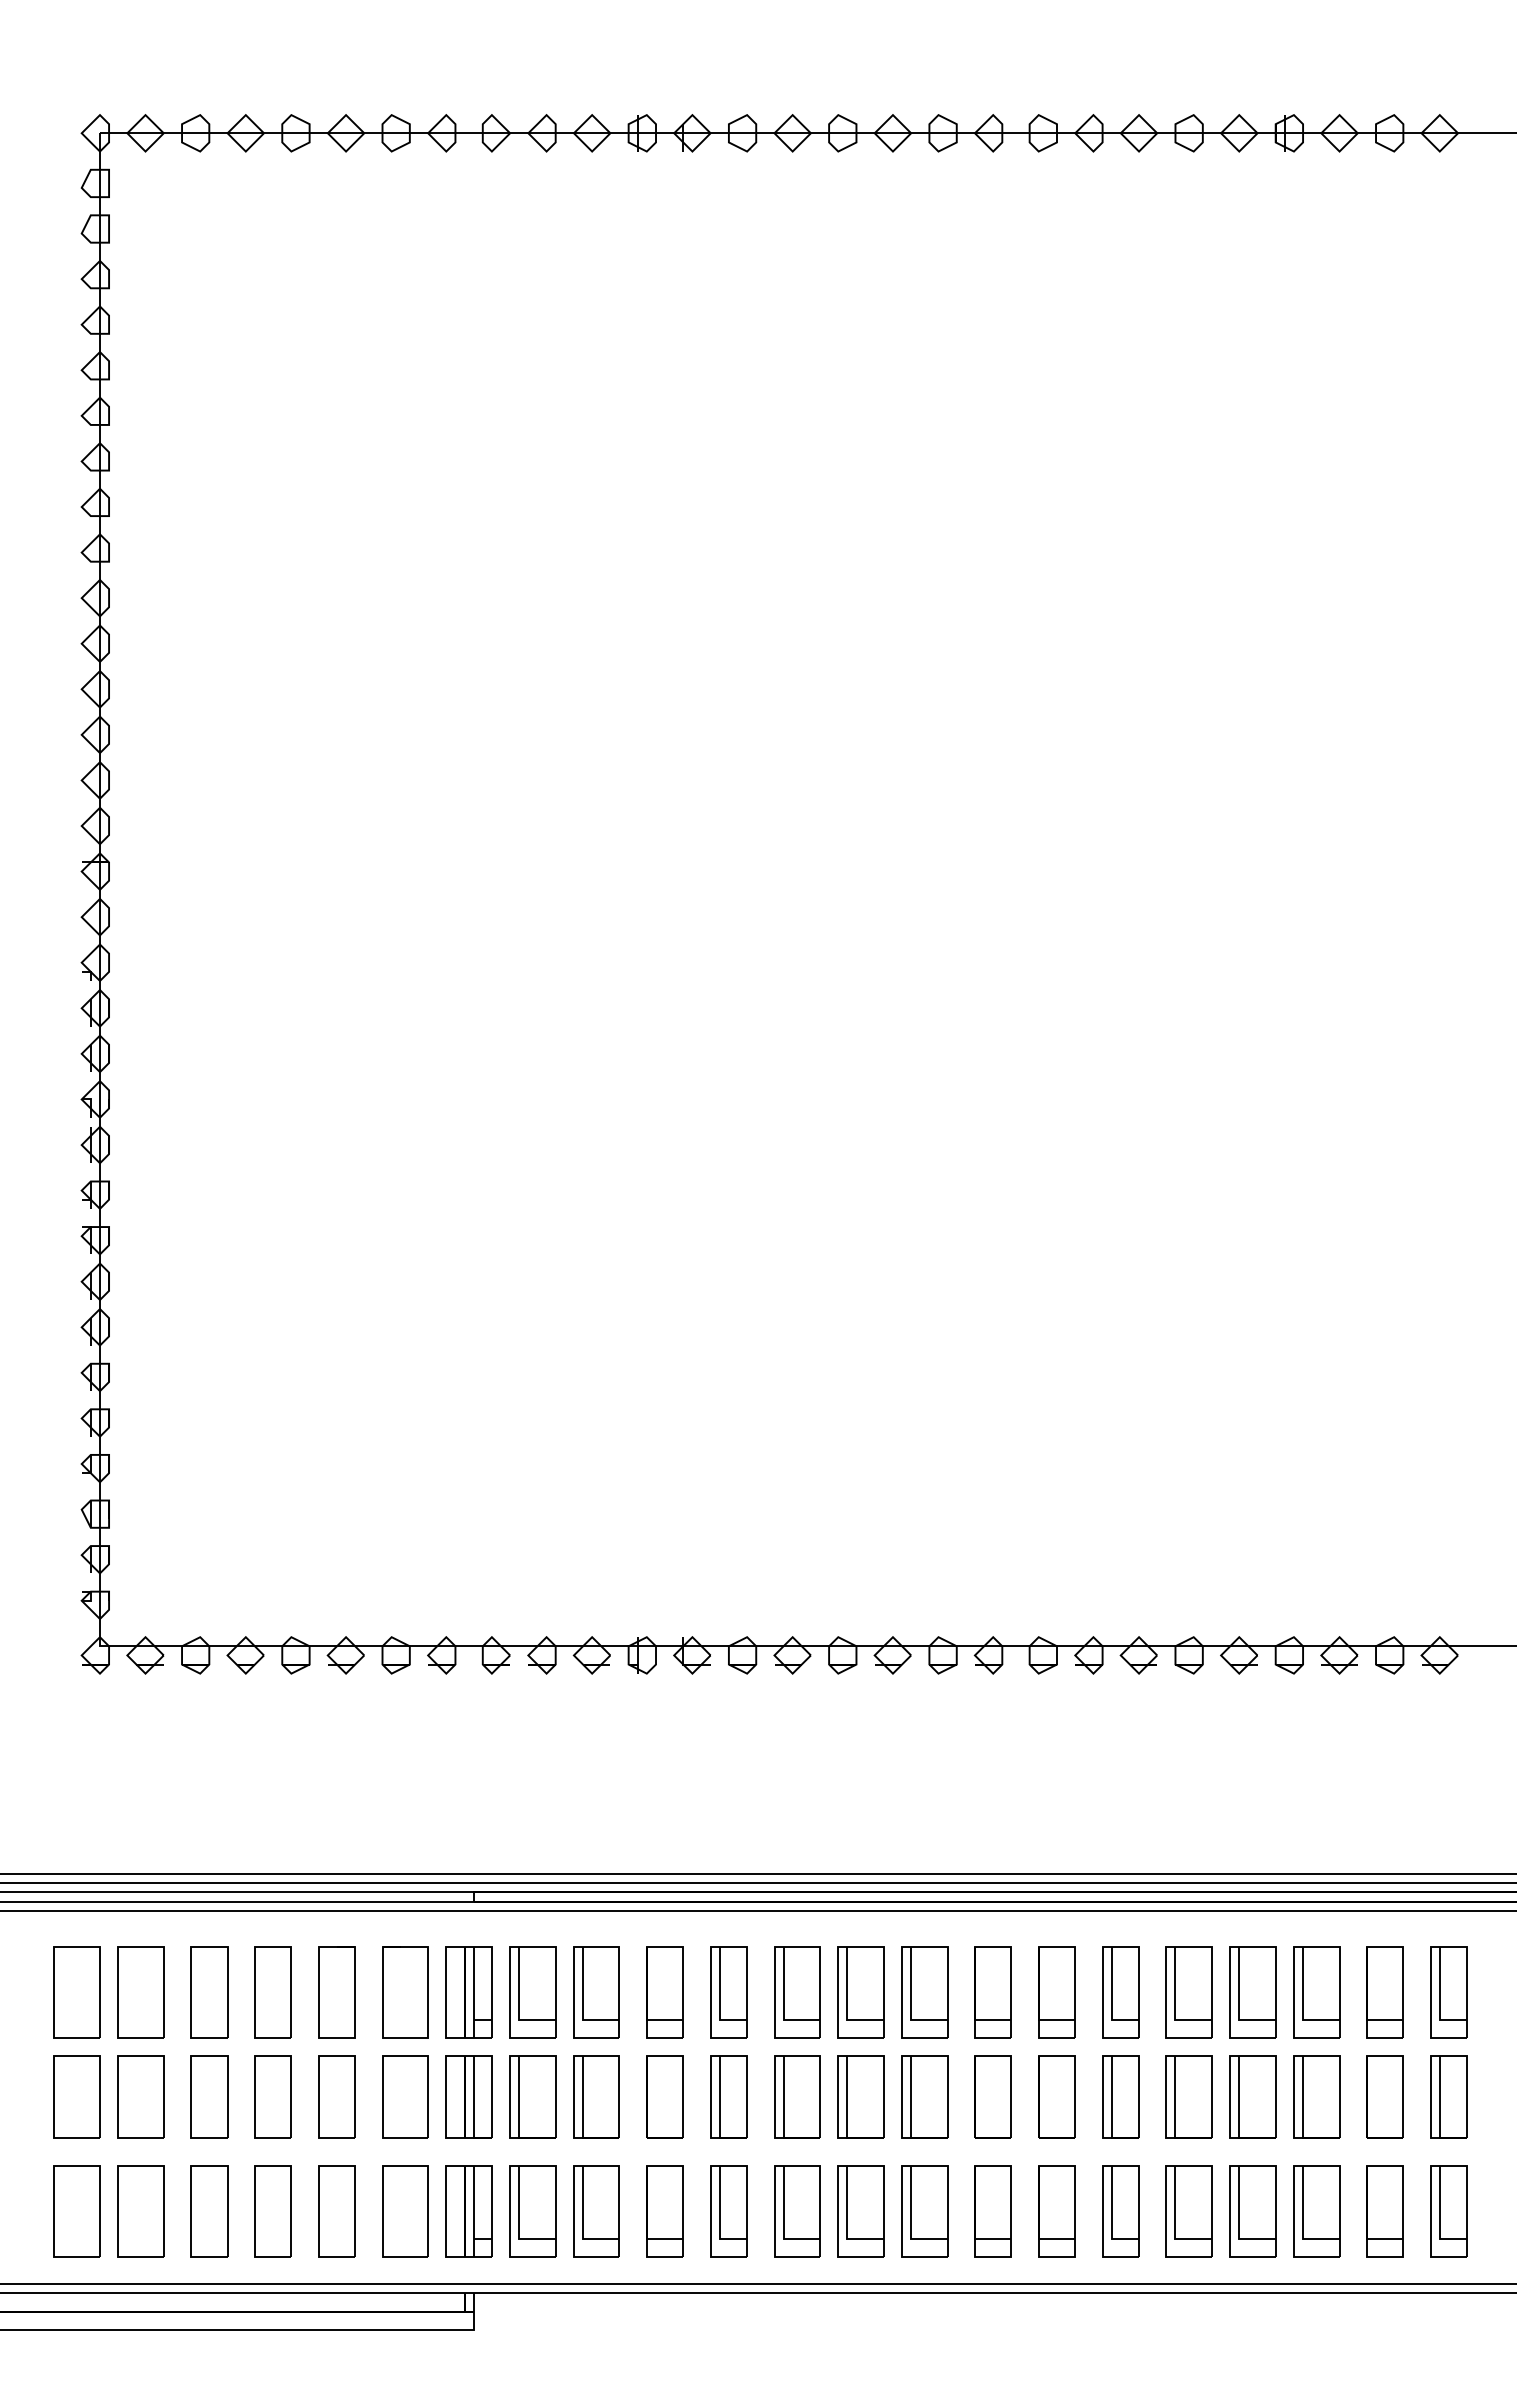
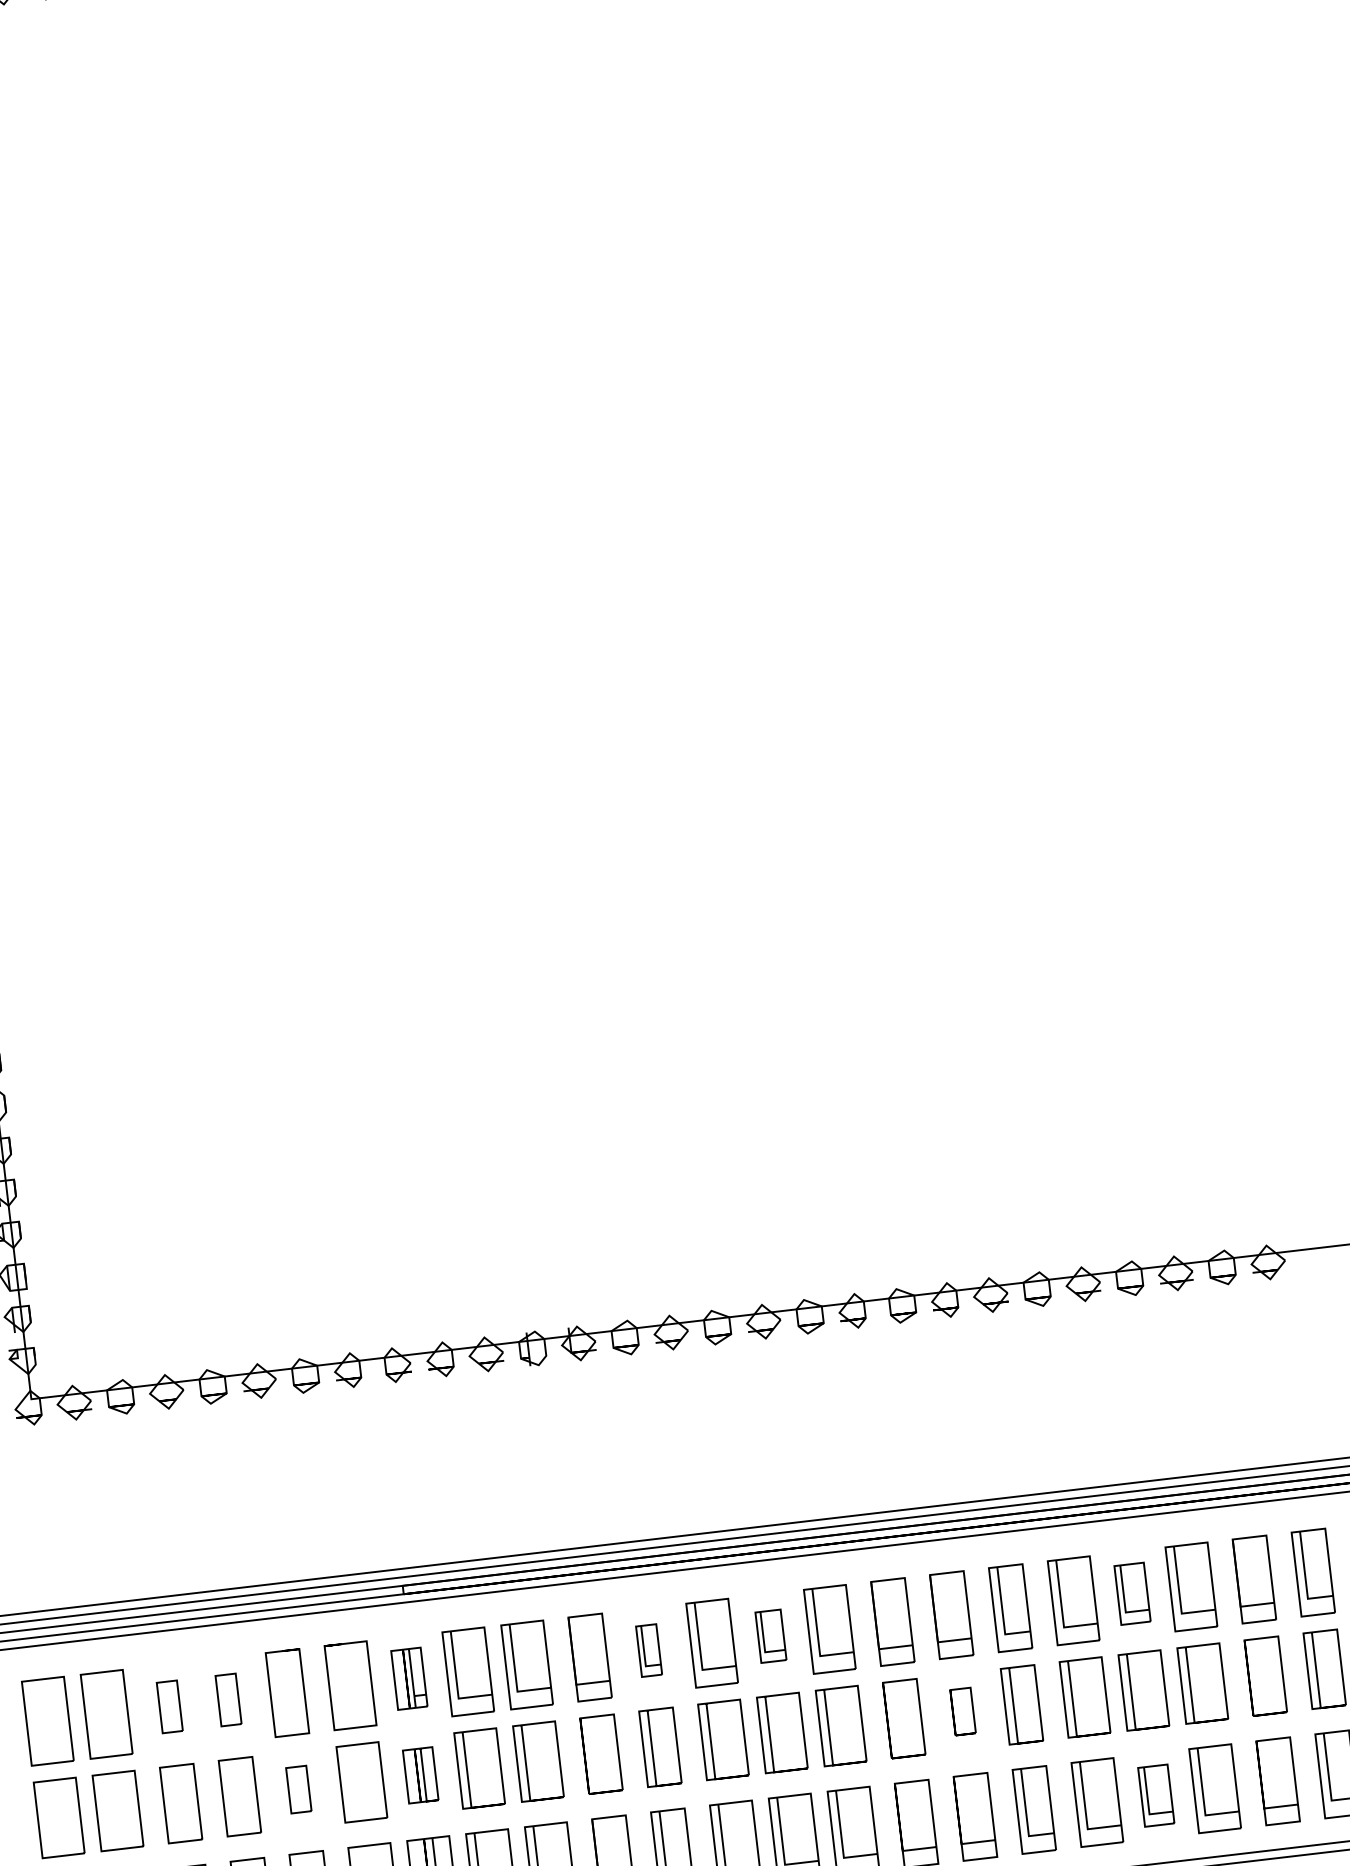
part: (209, 1992) -> (169, 1706), size x0.6
part: (272, 1992) -> (228, 1699), size x0.6
part: (468, 1992) -> (408, 1678), size x0.7
part: (728, 1992) -> (648, 1650), size x0.6
part: (860, 1992) -> (770, 1636), size x0.6
part: (1252, 1992) -> (1132, 1593), size x0.7
part: (336, 2096) -> (298, 1788), size x0.6
part: (468, 2096) -> (420, 1774), size x0.7
part: (1056, 2096) -> (962, 1710), size x0.6
part: (1252, 2211) -> (1155, 1795), size x0.7

